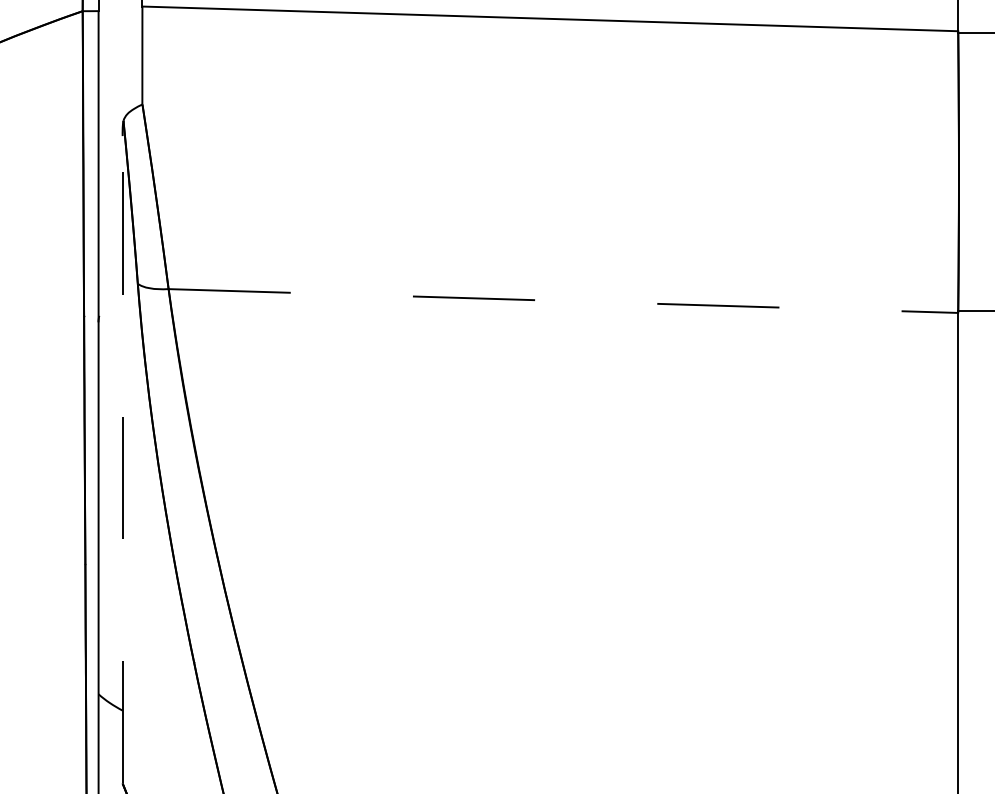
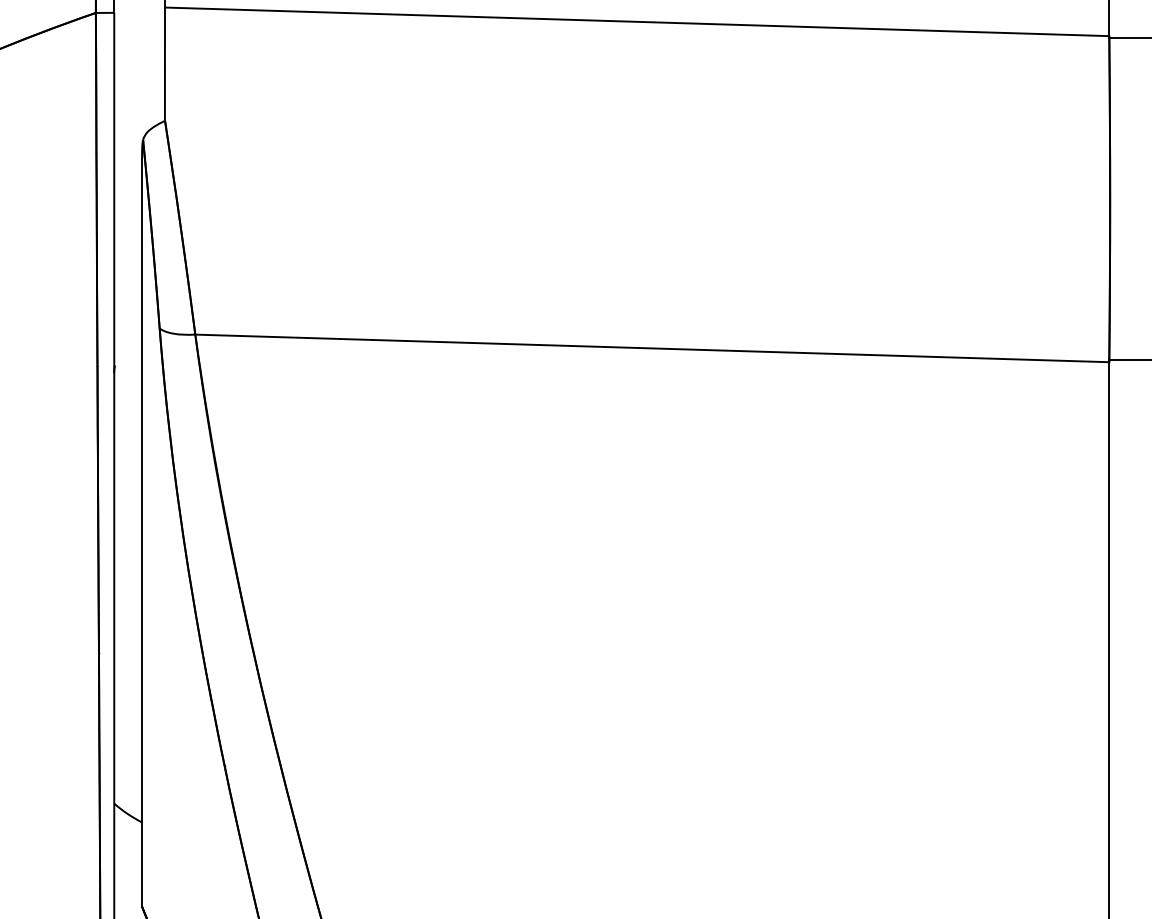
line: (563, 301) -> (652, 348), dashed -> solid
line: (122, 459) -> (141, 531), dashed -> solid

